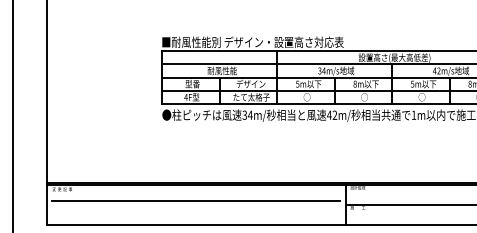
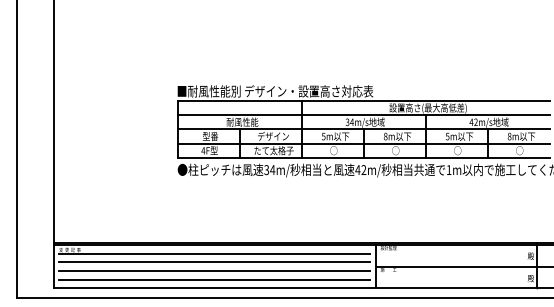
line: (196, 192) -> (214, 253), added
line: (196, 209) -> (214, 271), added
line: (196, 216) -> (214, 279), added

